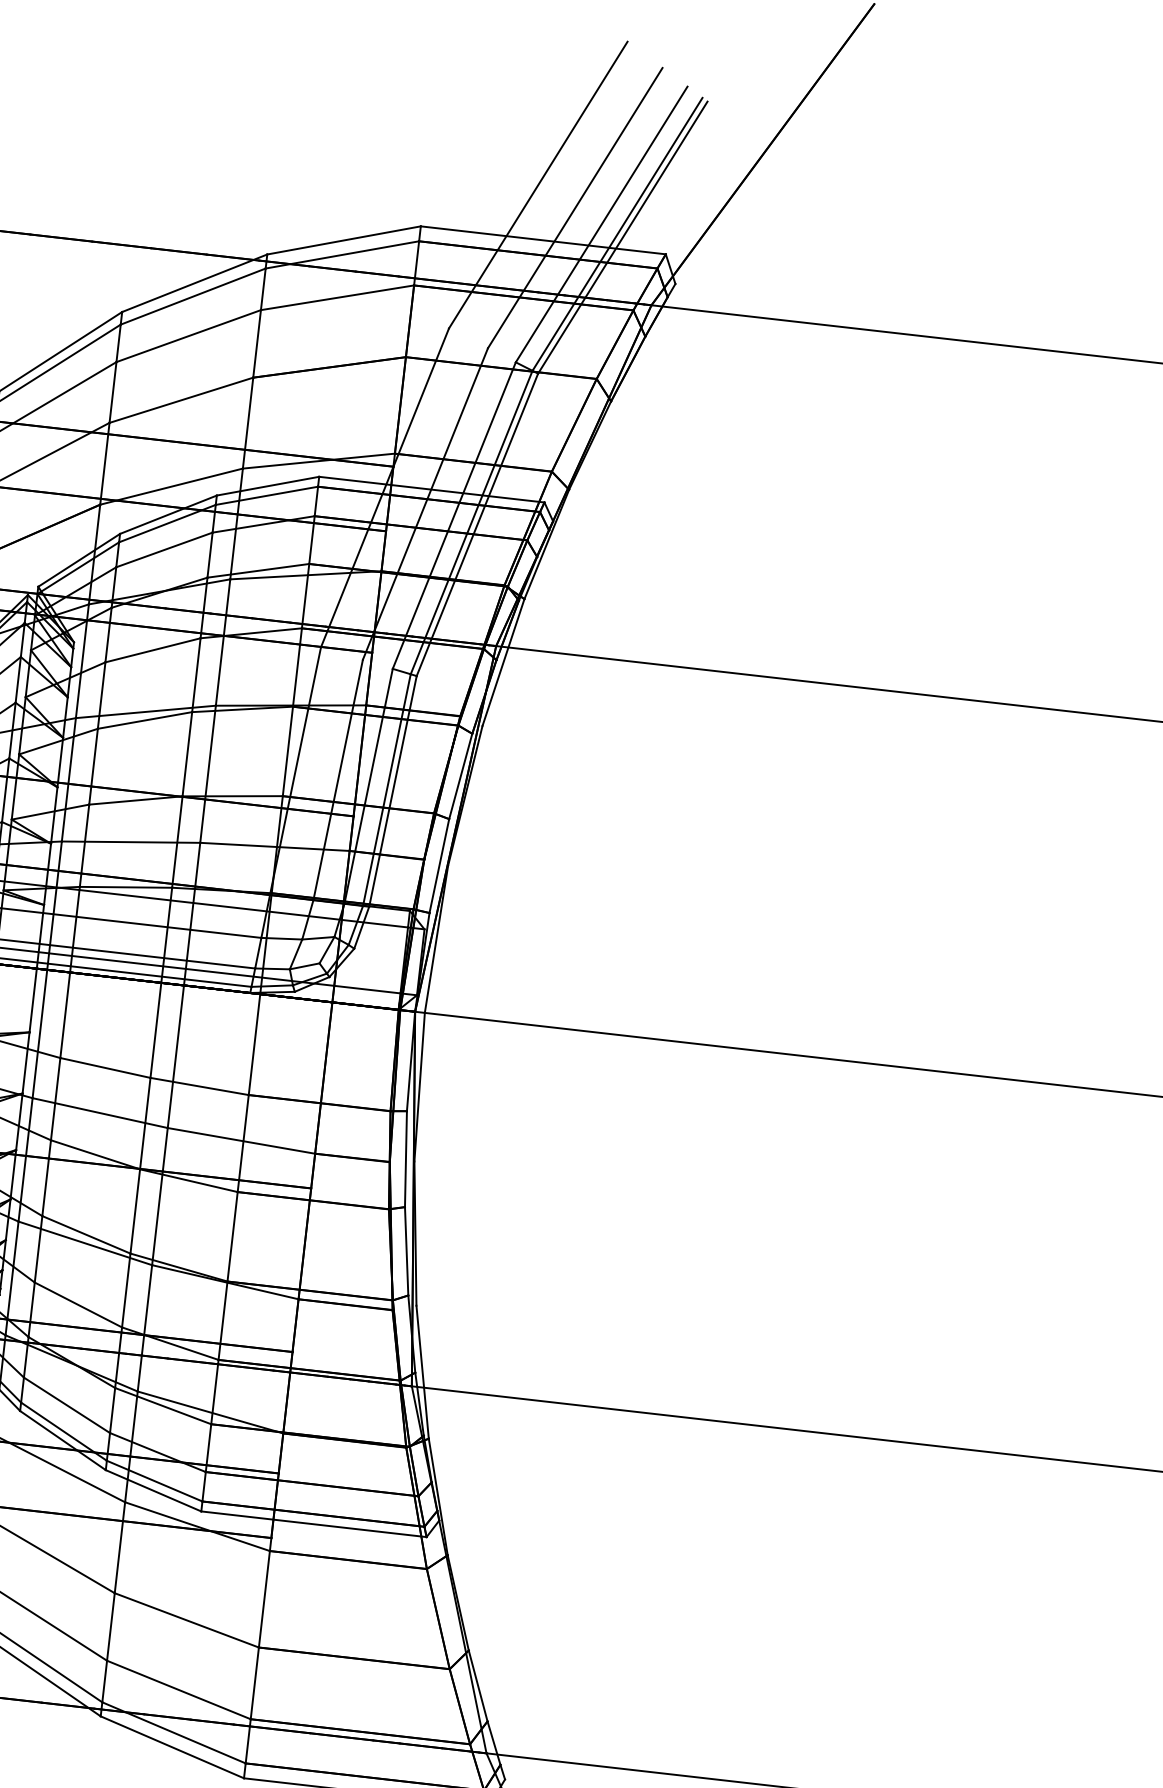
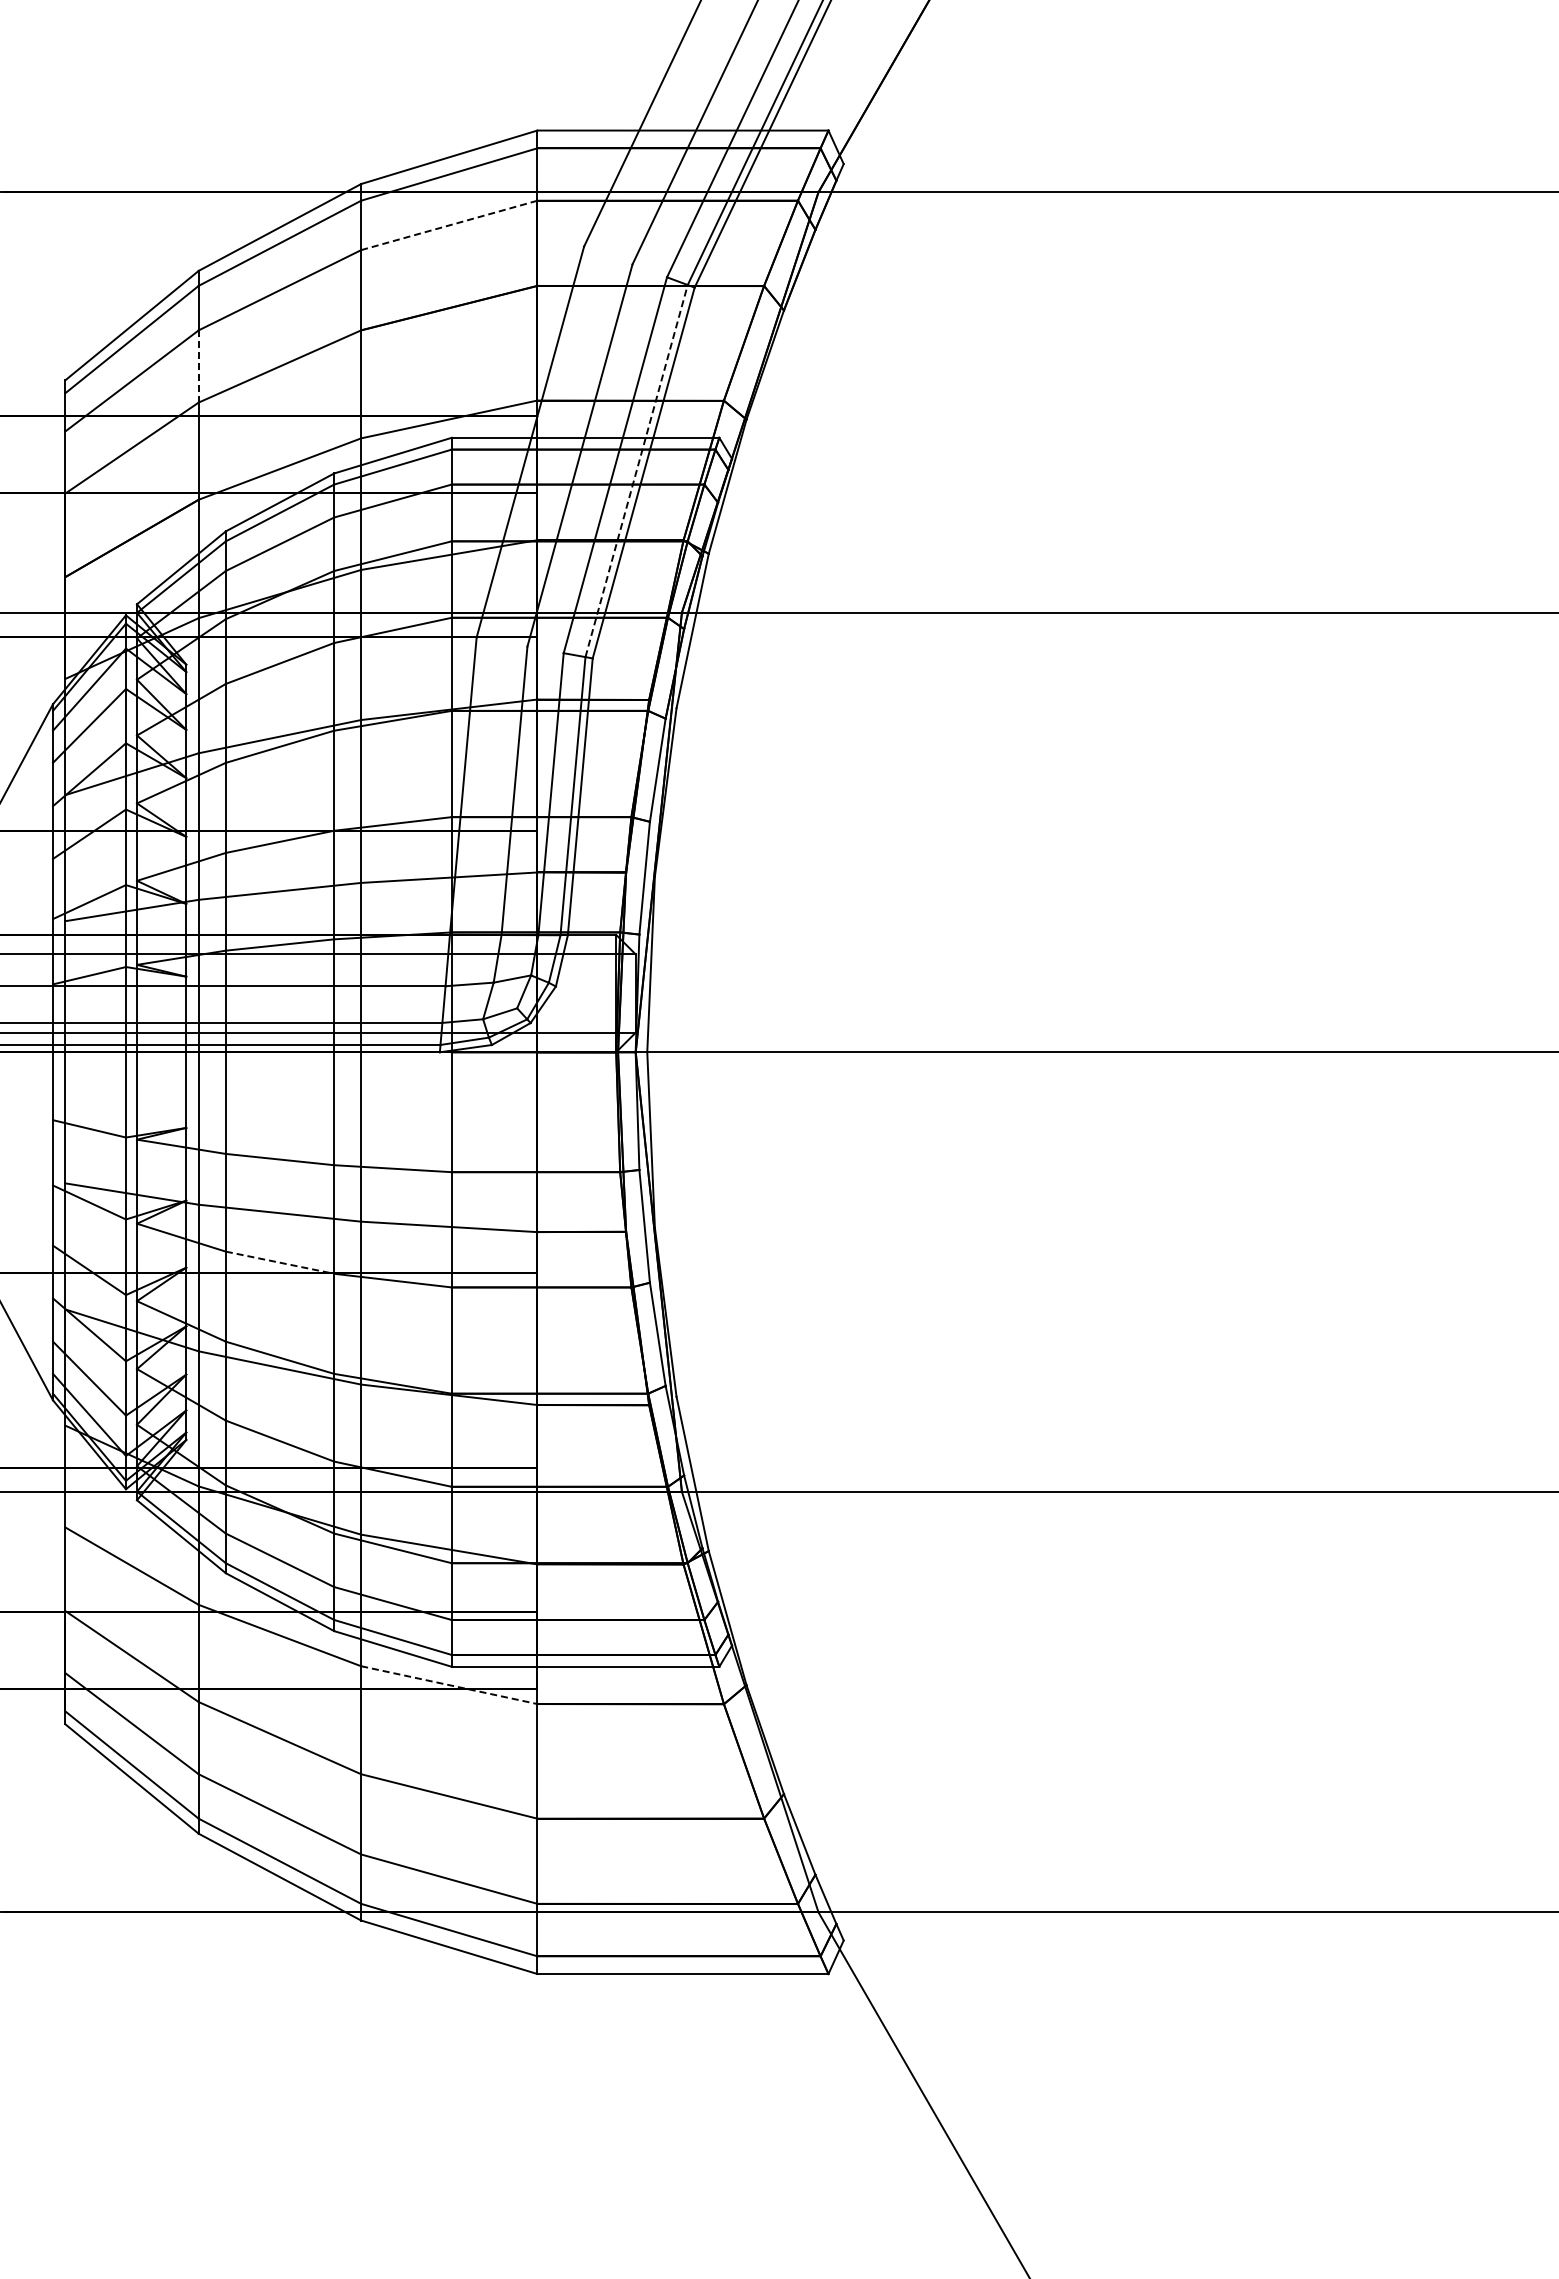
line: (337, 297) -> (449, 225), solid -> dashed
line: (112, 392) -> (198, 366), solid -> dashed
line: (471, 522) -> (636, 471), solid -> dashed
line: (95, 1154) -> (280, 1262), solid -> dashed
line: (197, 1526) -> (449, 1685), solid -> dashed

